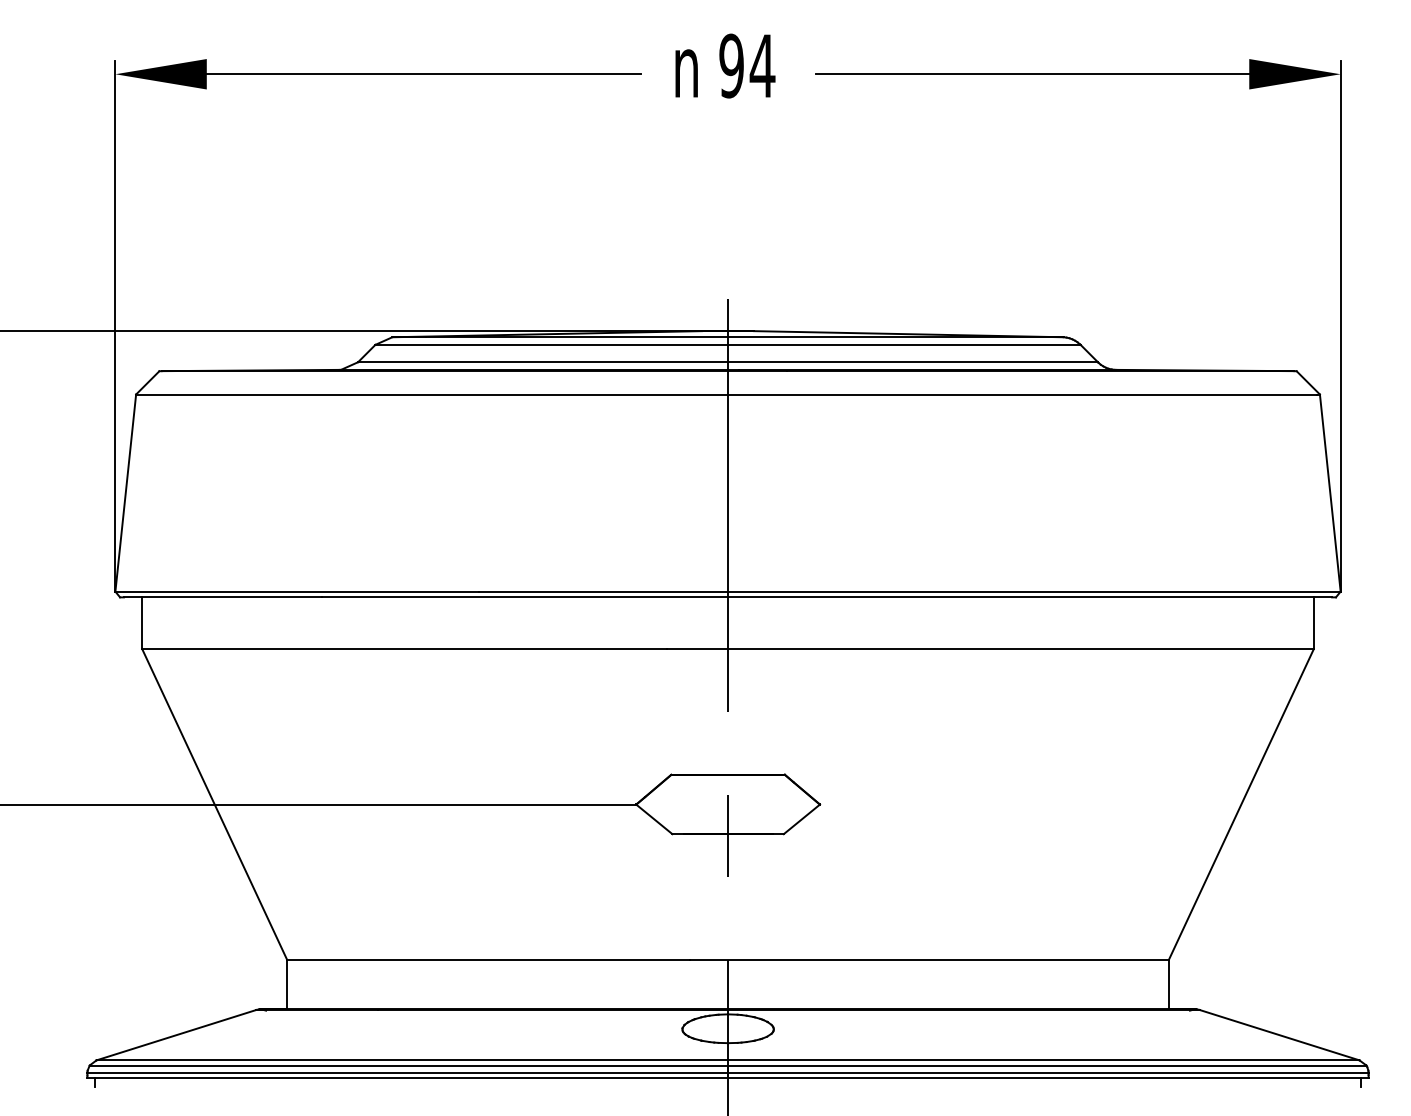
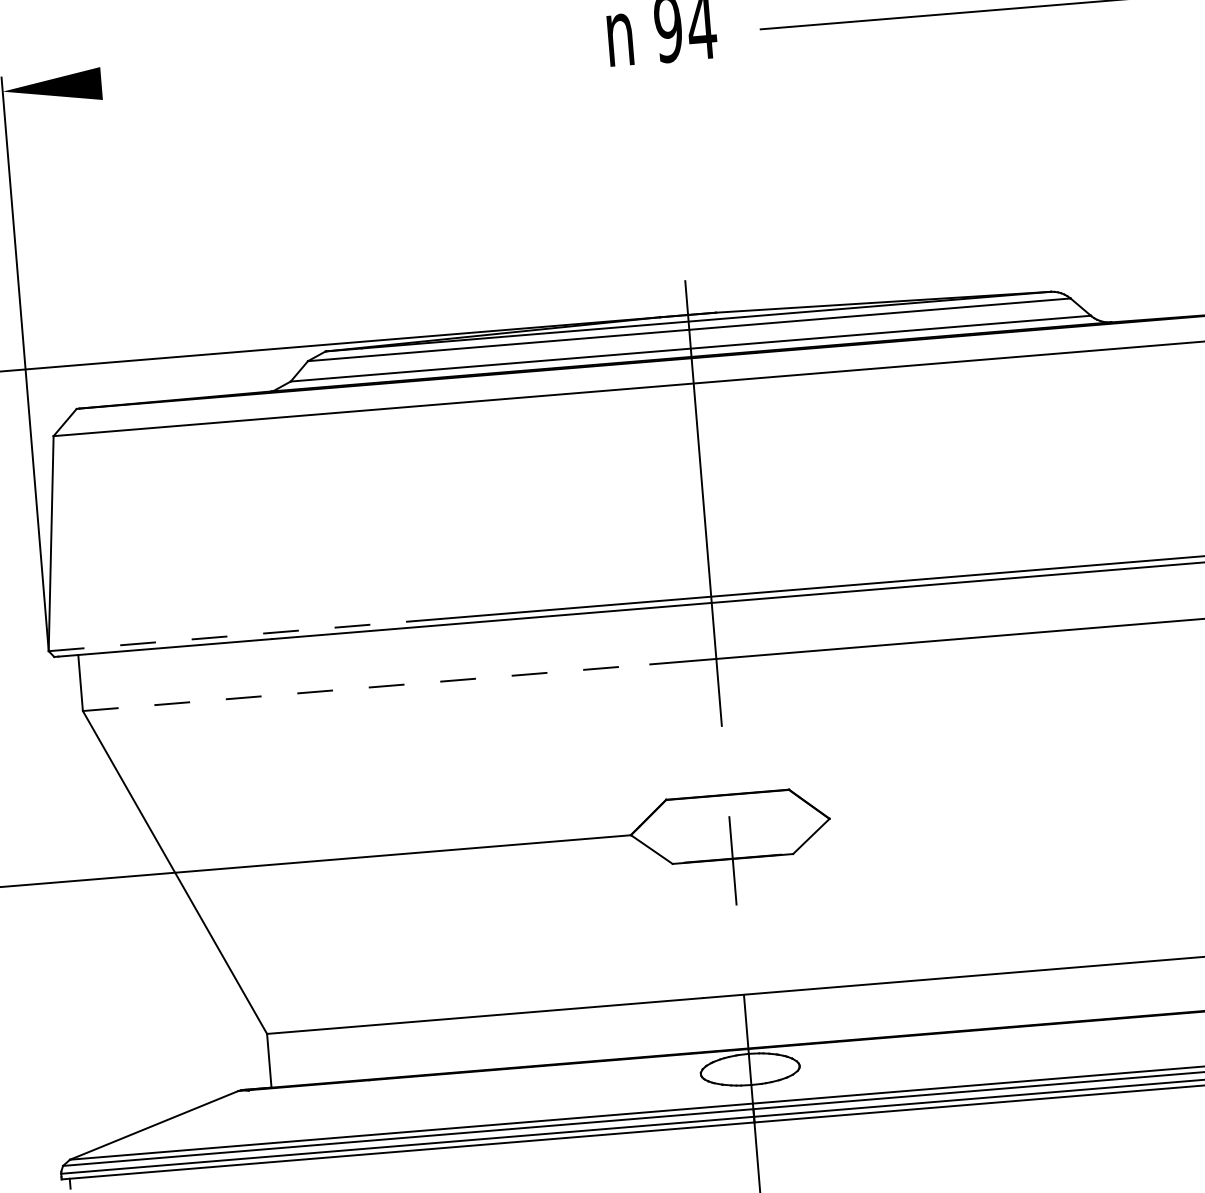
line: (400, 74) -> (311, 66), removed
line: (297, 591) -> (245, 634), solid -> dashed
line: (405, 649) -> (367, 687), solid -> dashed

